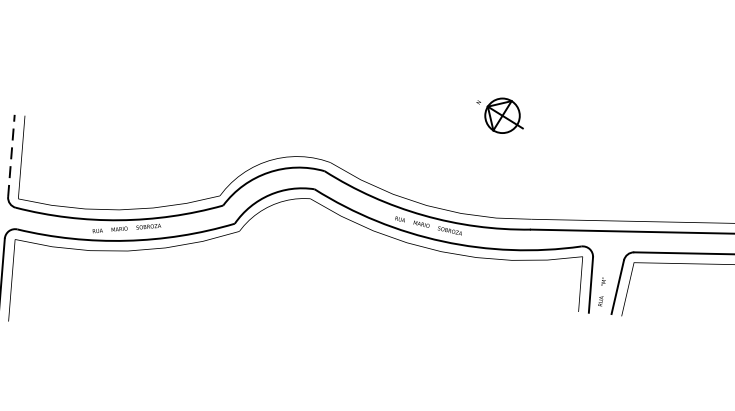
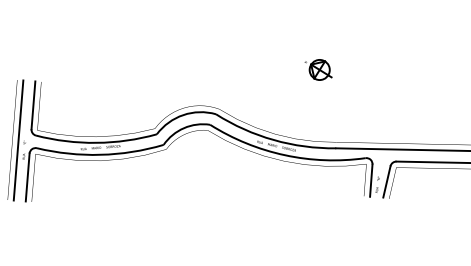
part: (500, 114) -> (318, 69), moved
line: (11, 156) -> (33, 105), dashed -> solid

